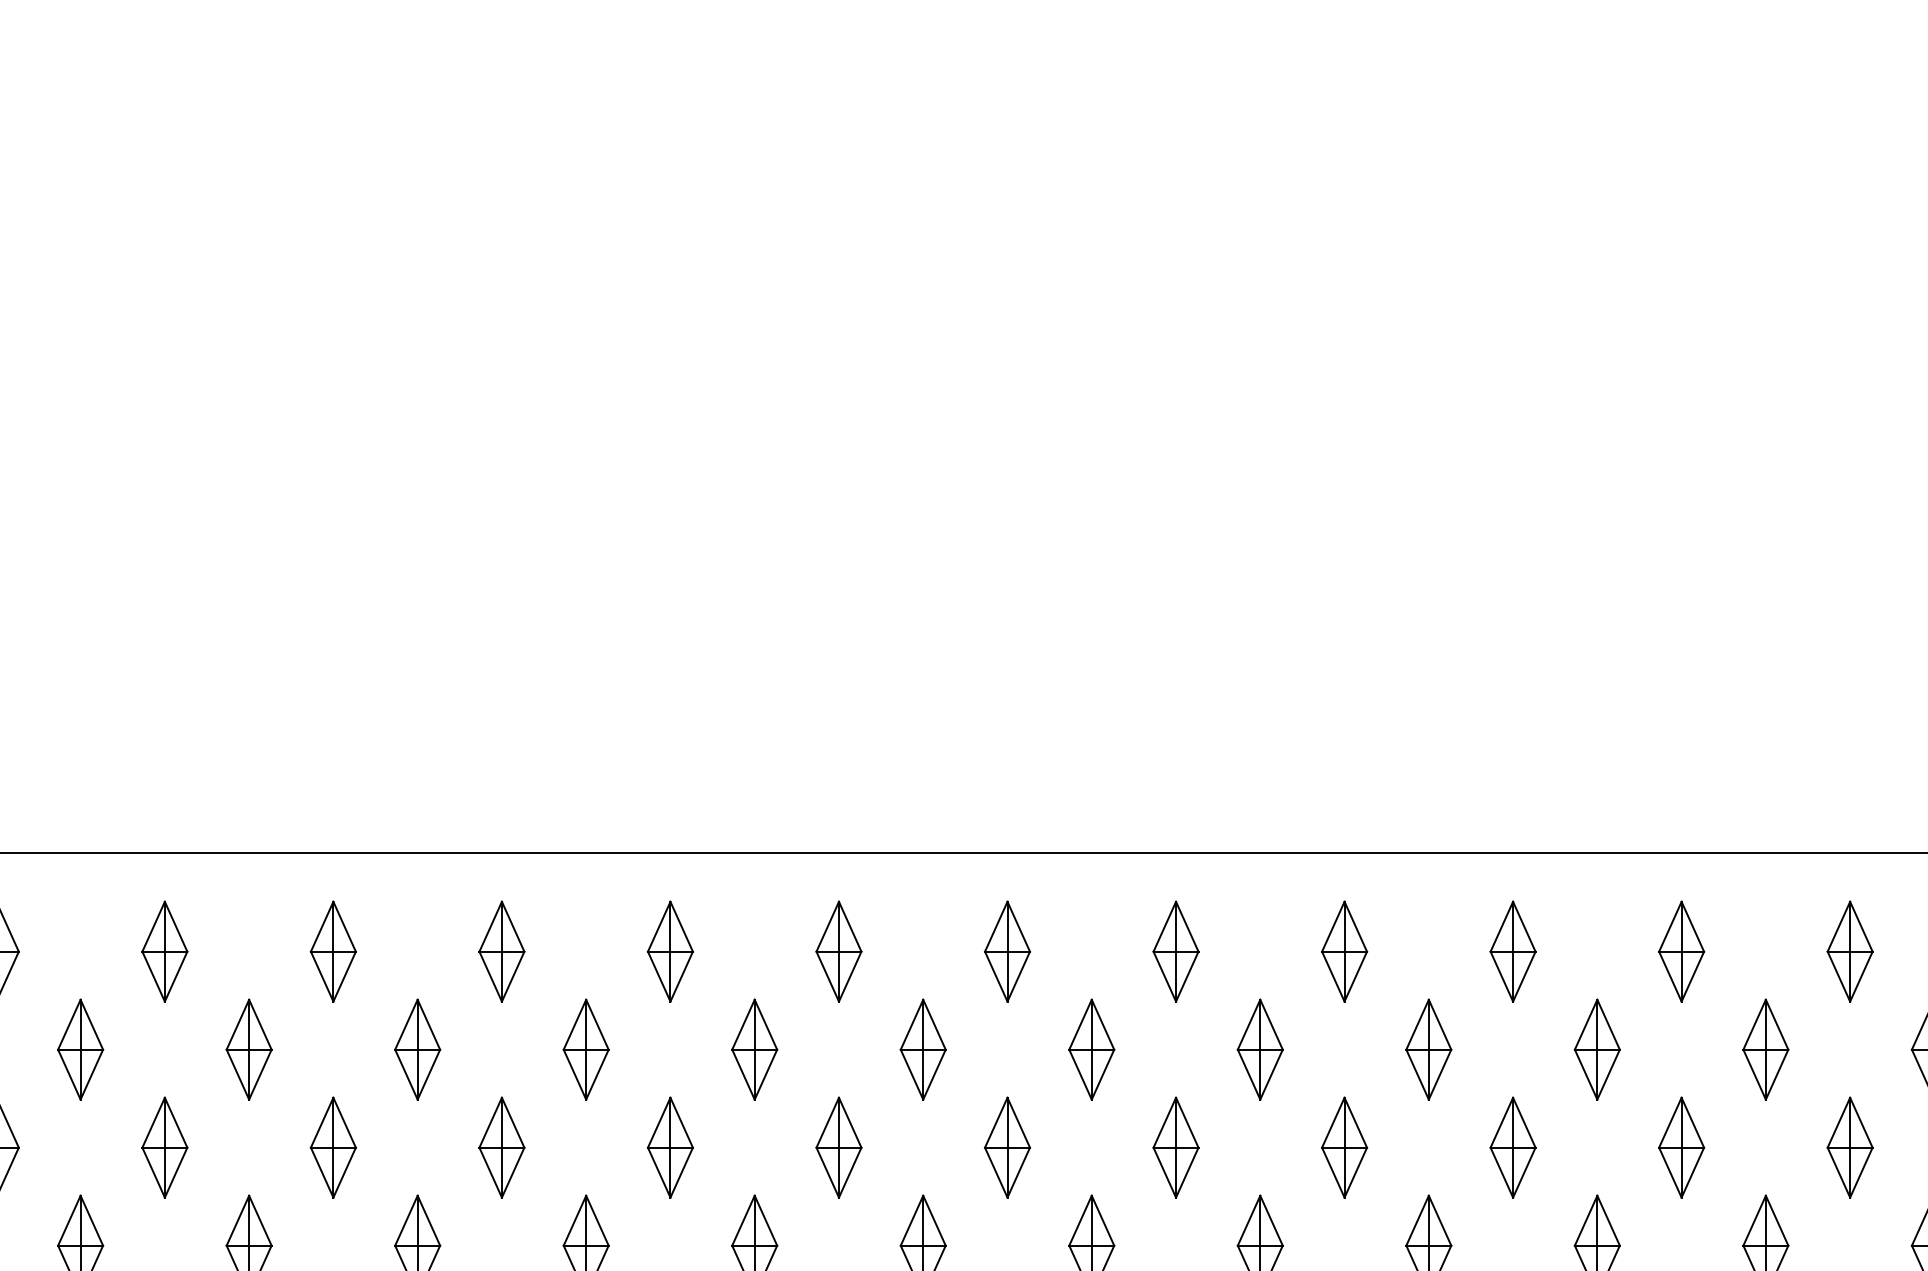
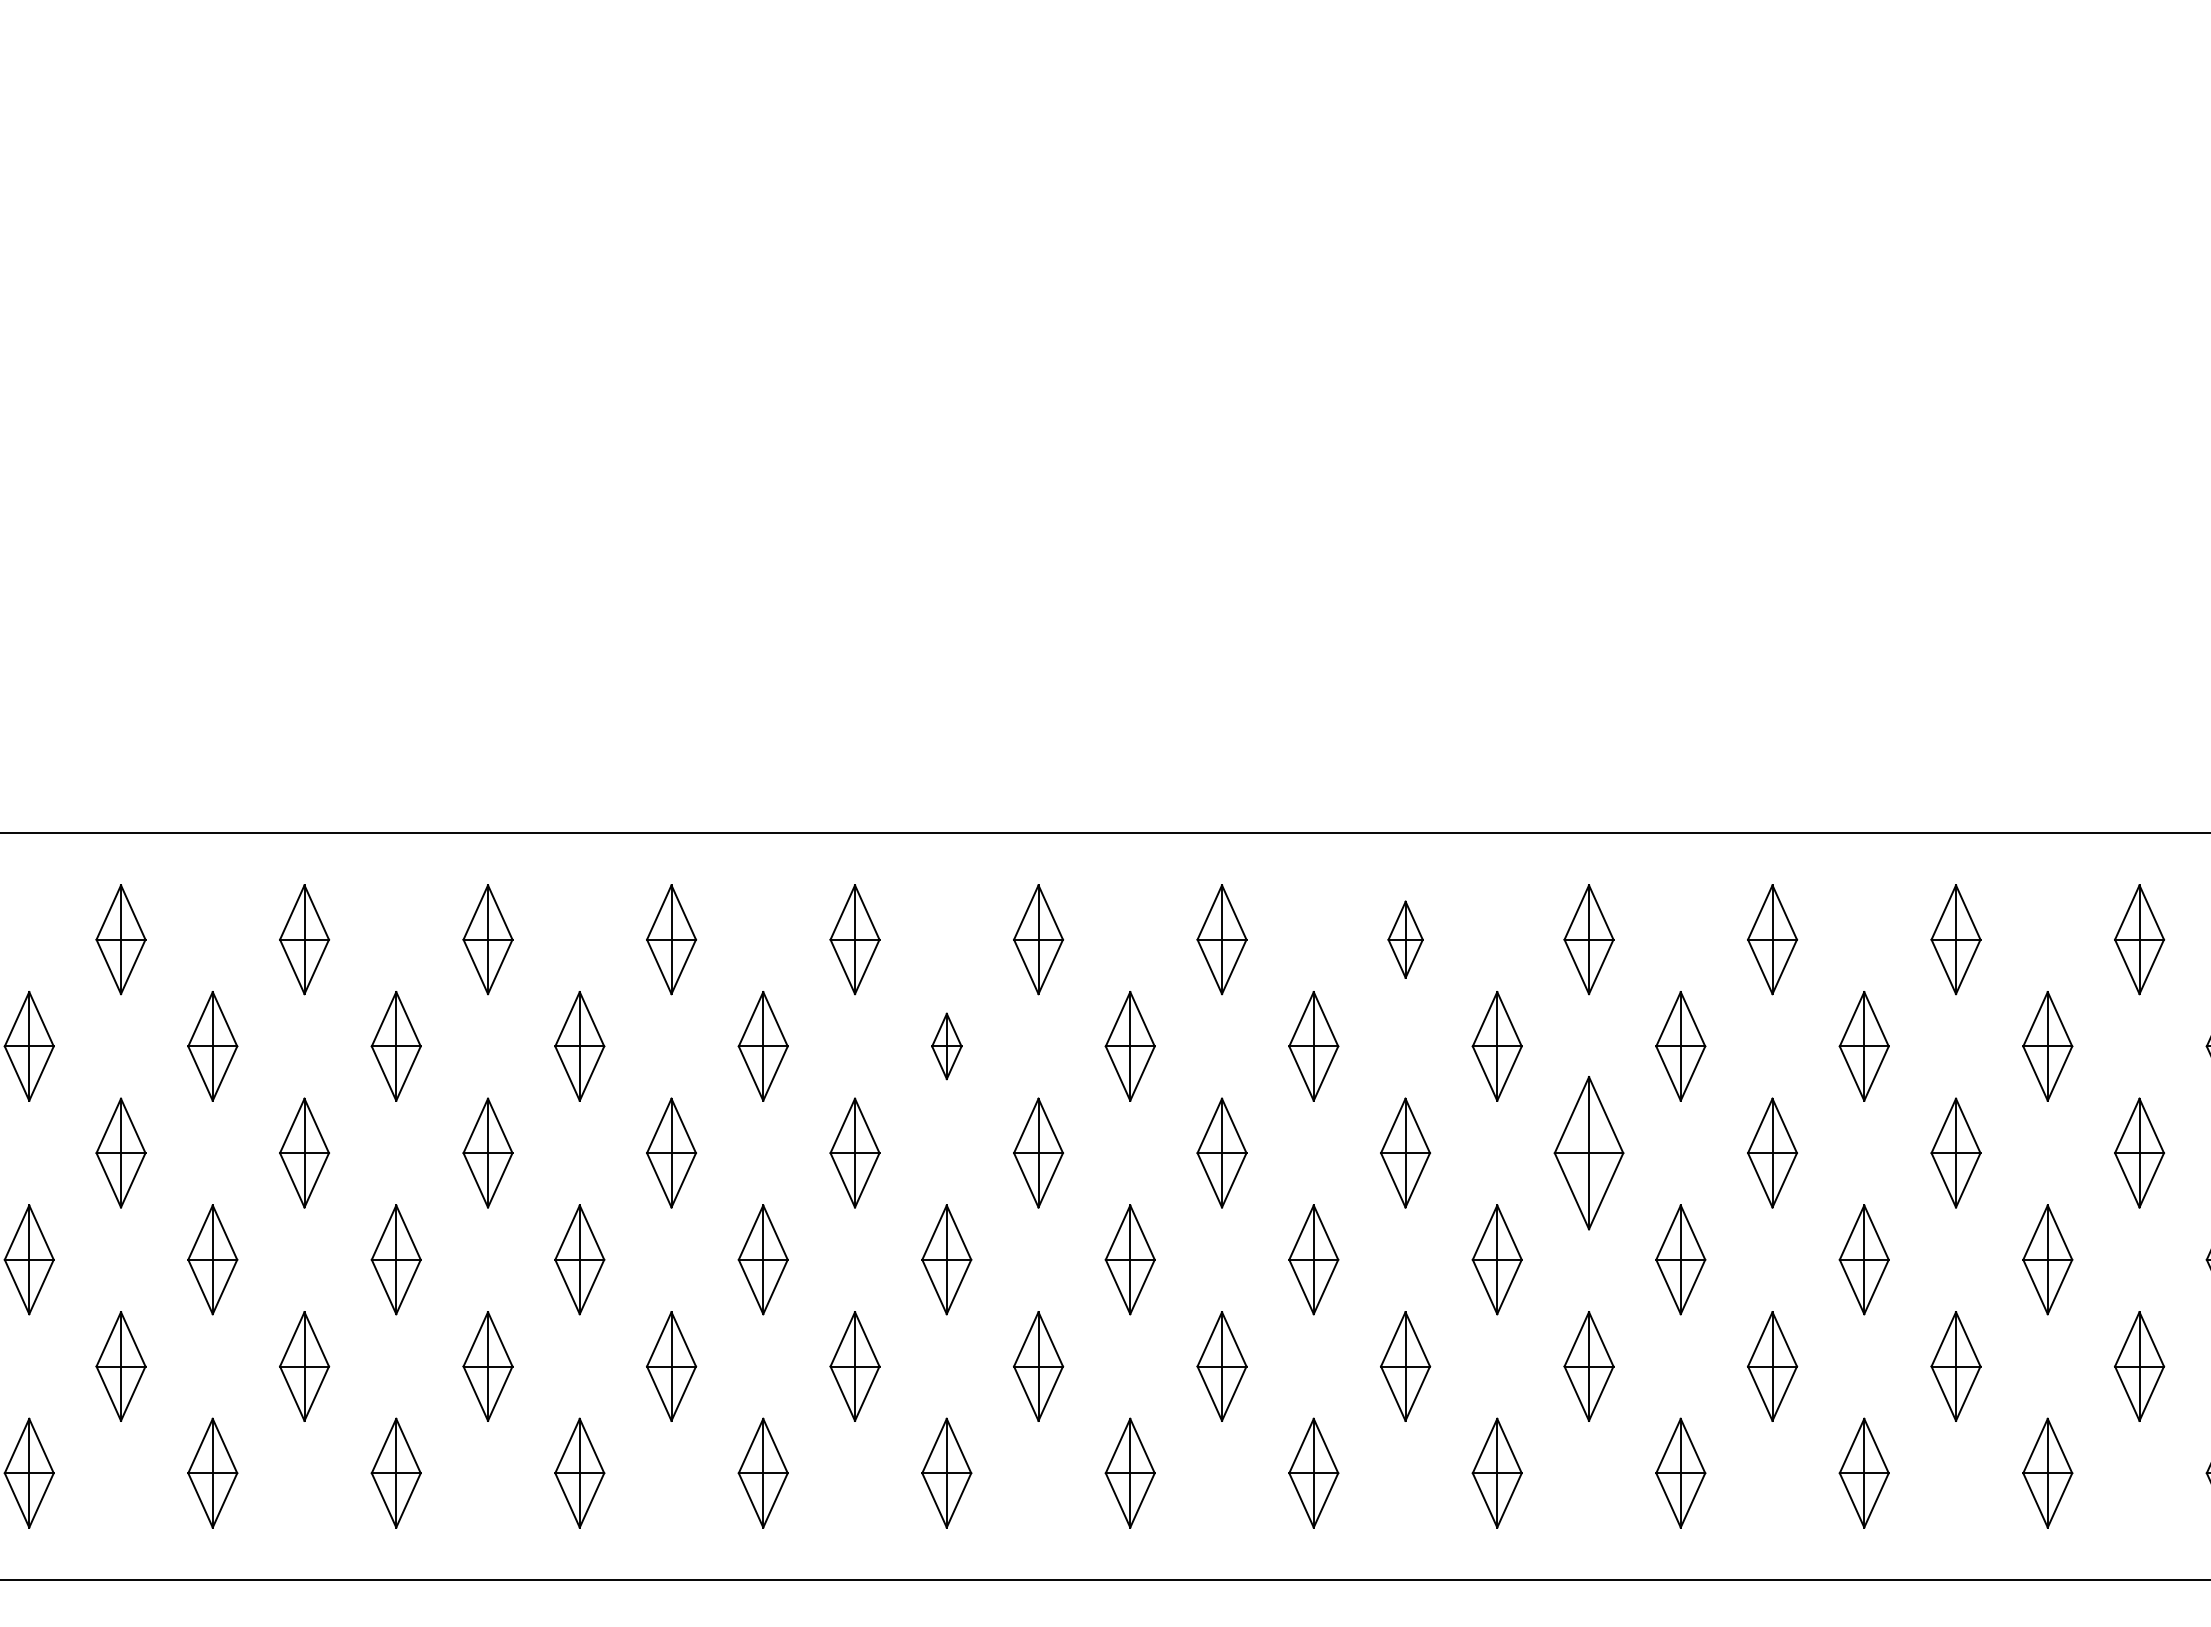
part: (1176, 951) -> (1405, 939), size x0.7
part: (754, 1049) -> (946, 1046), size x0.6
part: (1344, 1147) -> (1588, 1152), size x1.4

